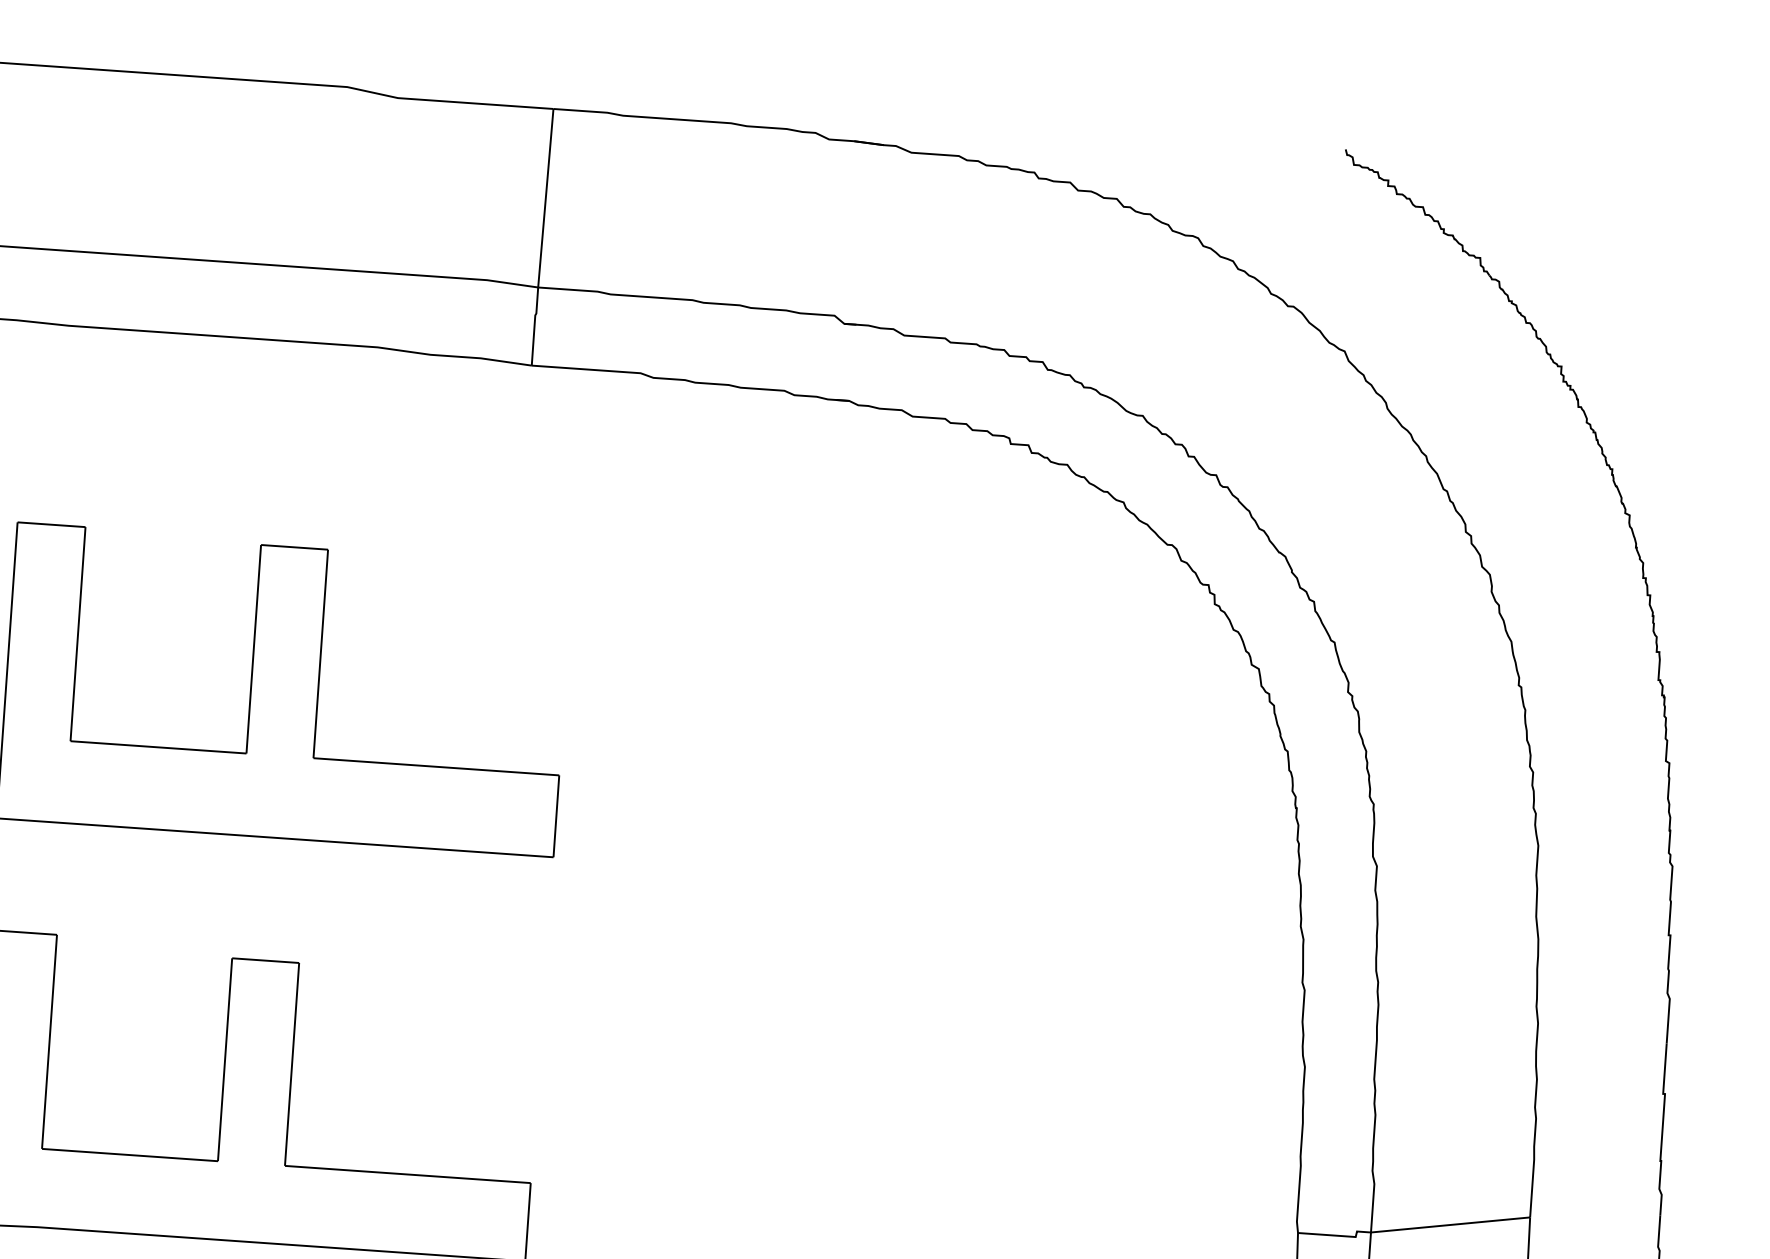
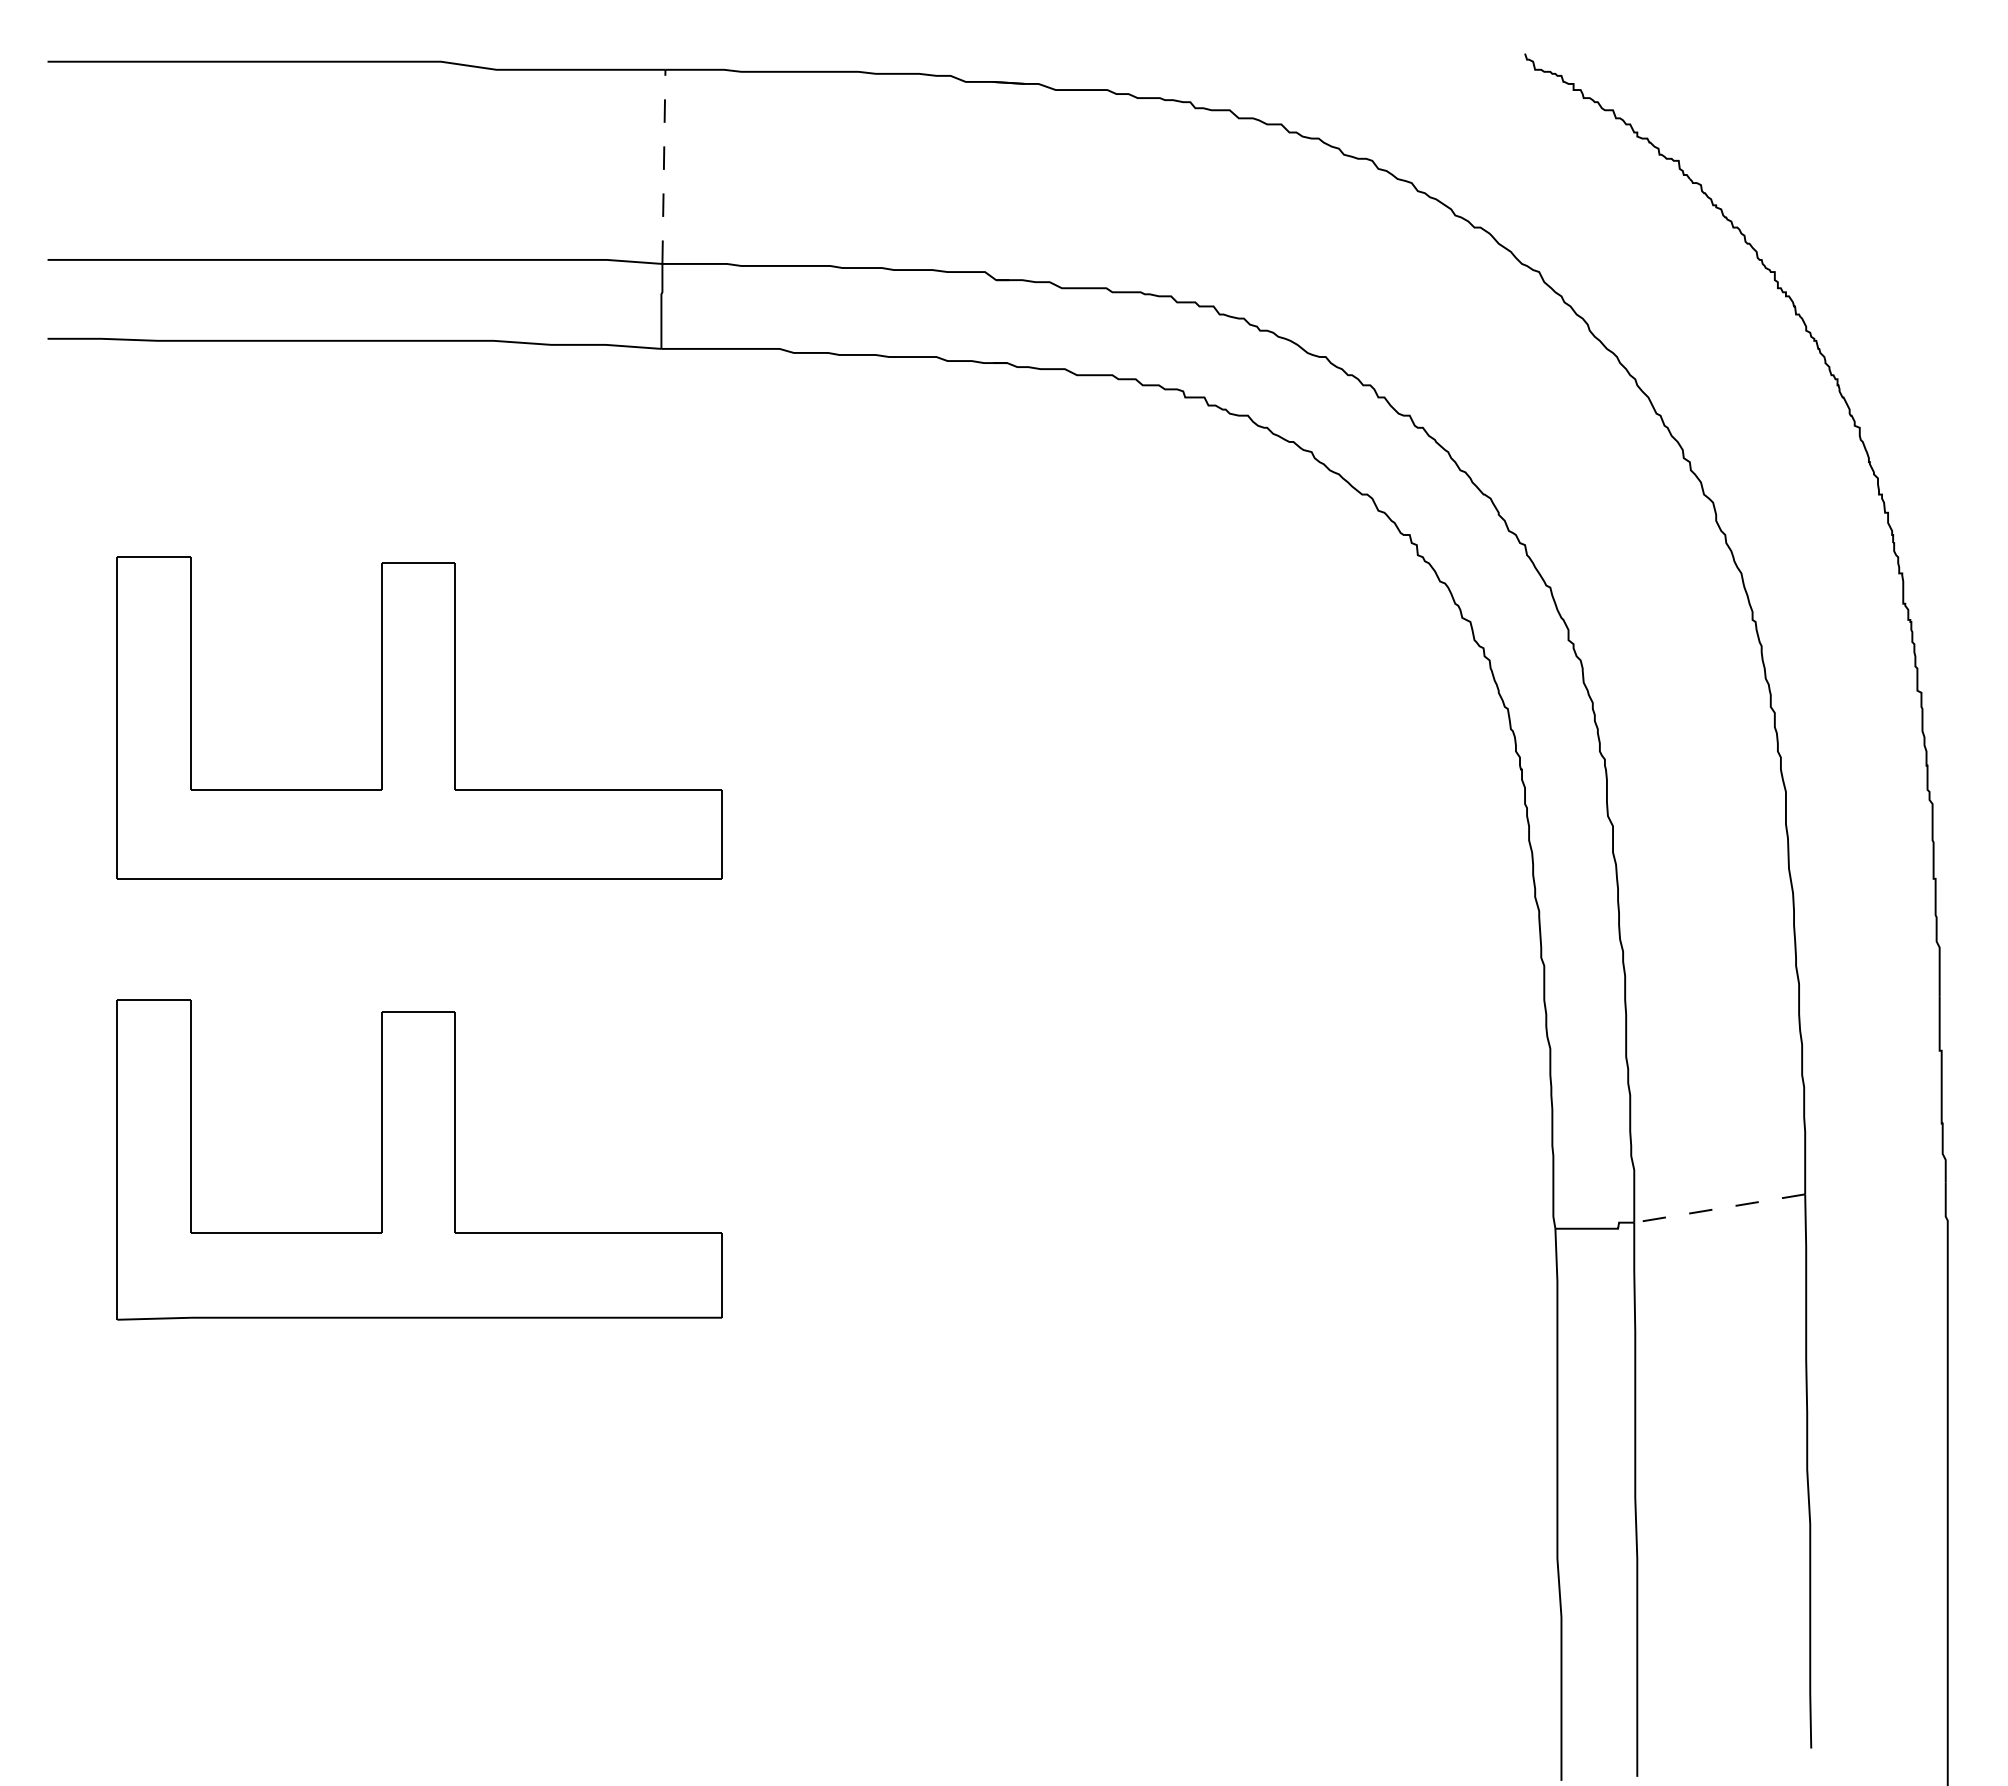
line: (545, 197) -> (663, 166), solid -> dashed
line: (1450, 1224) -> (1719, 1208), solid -> dashed

